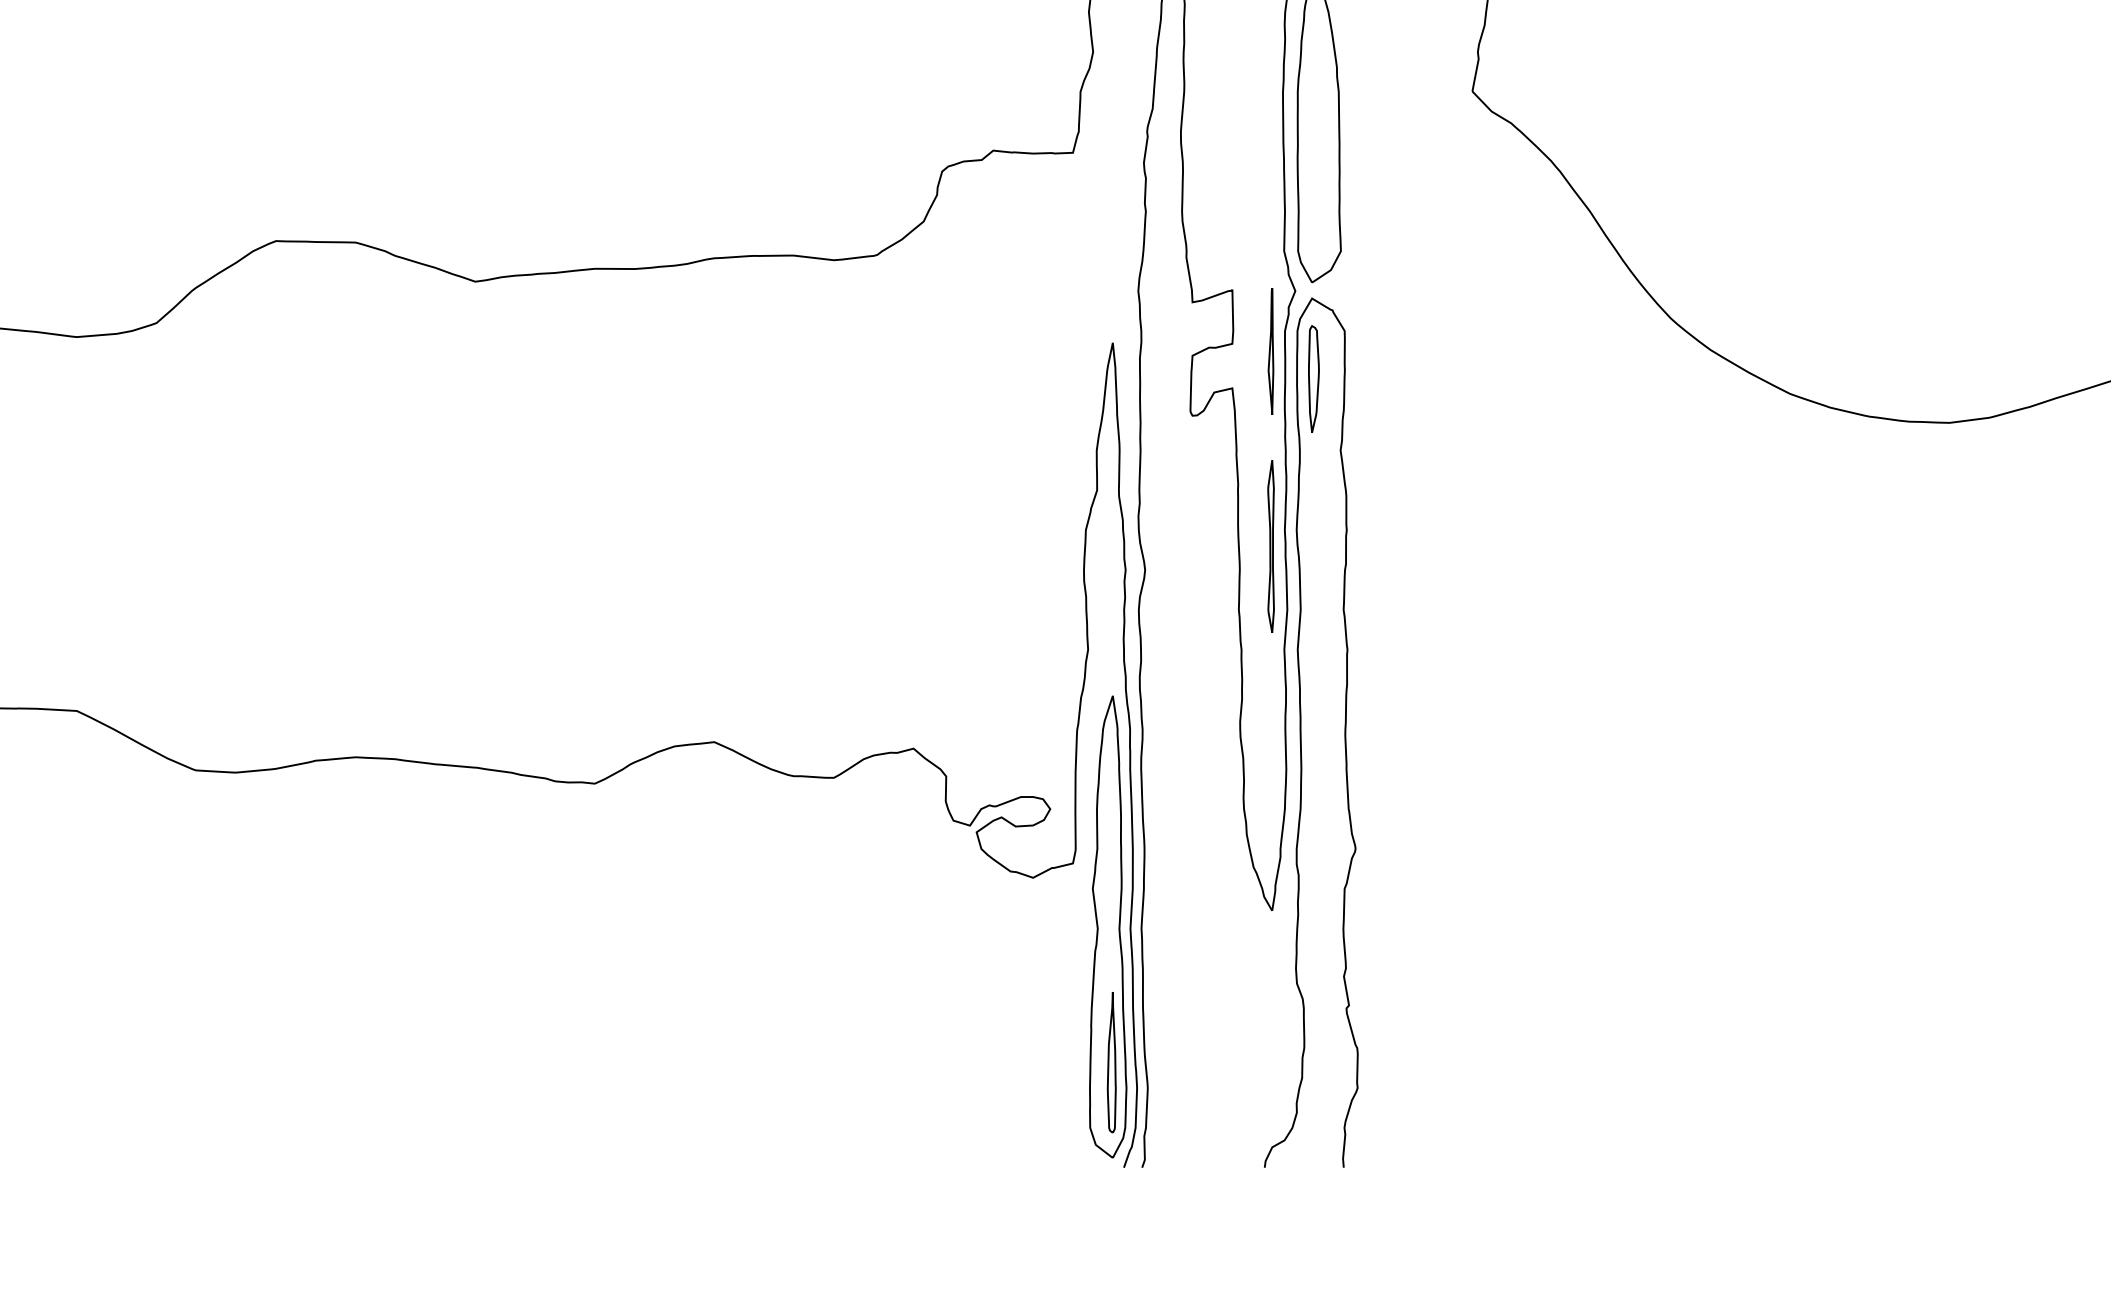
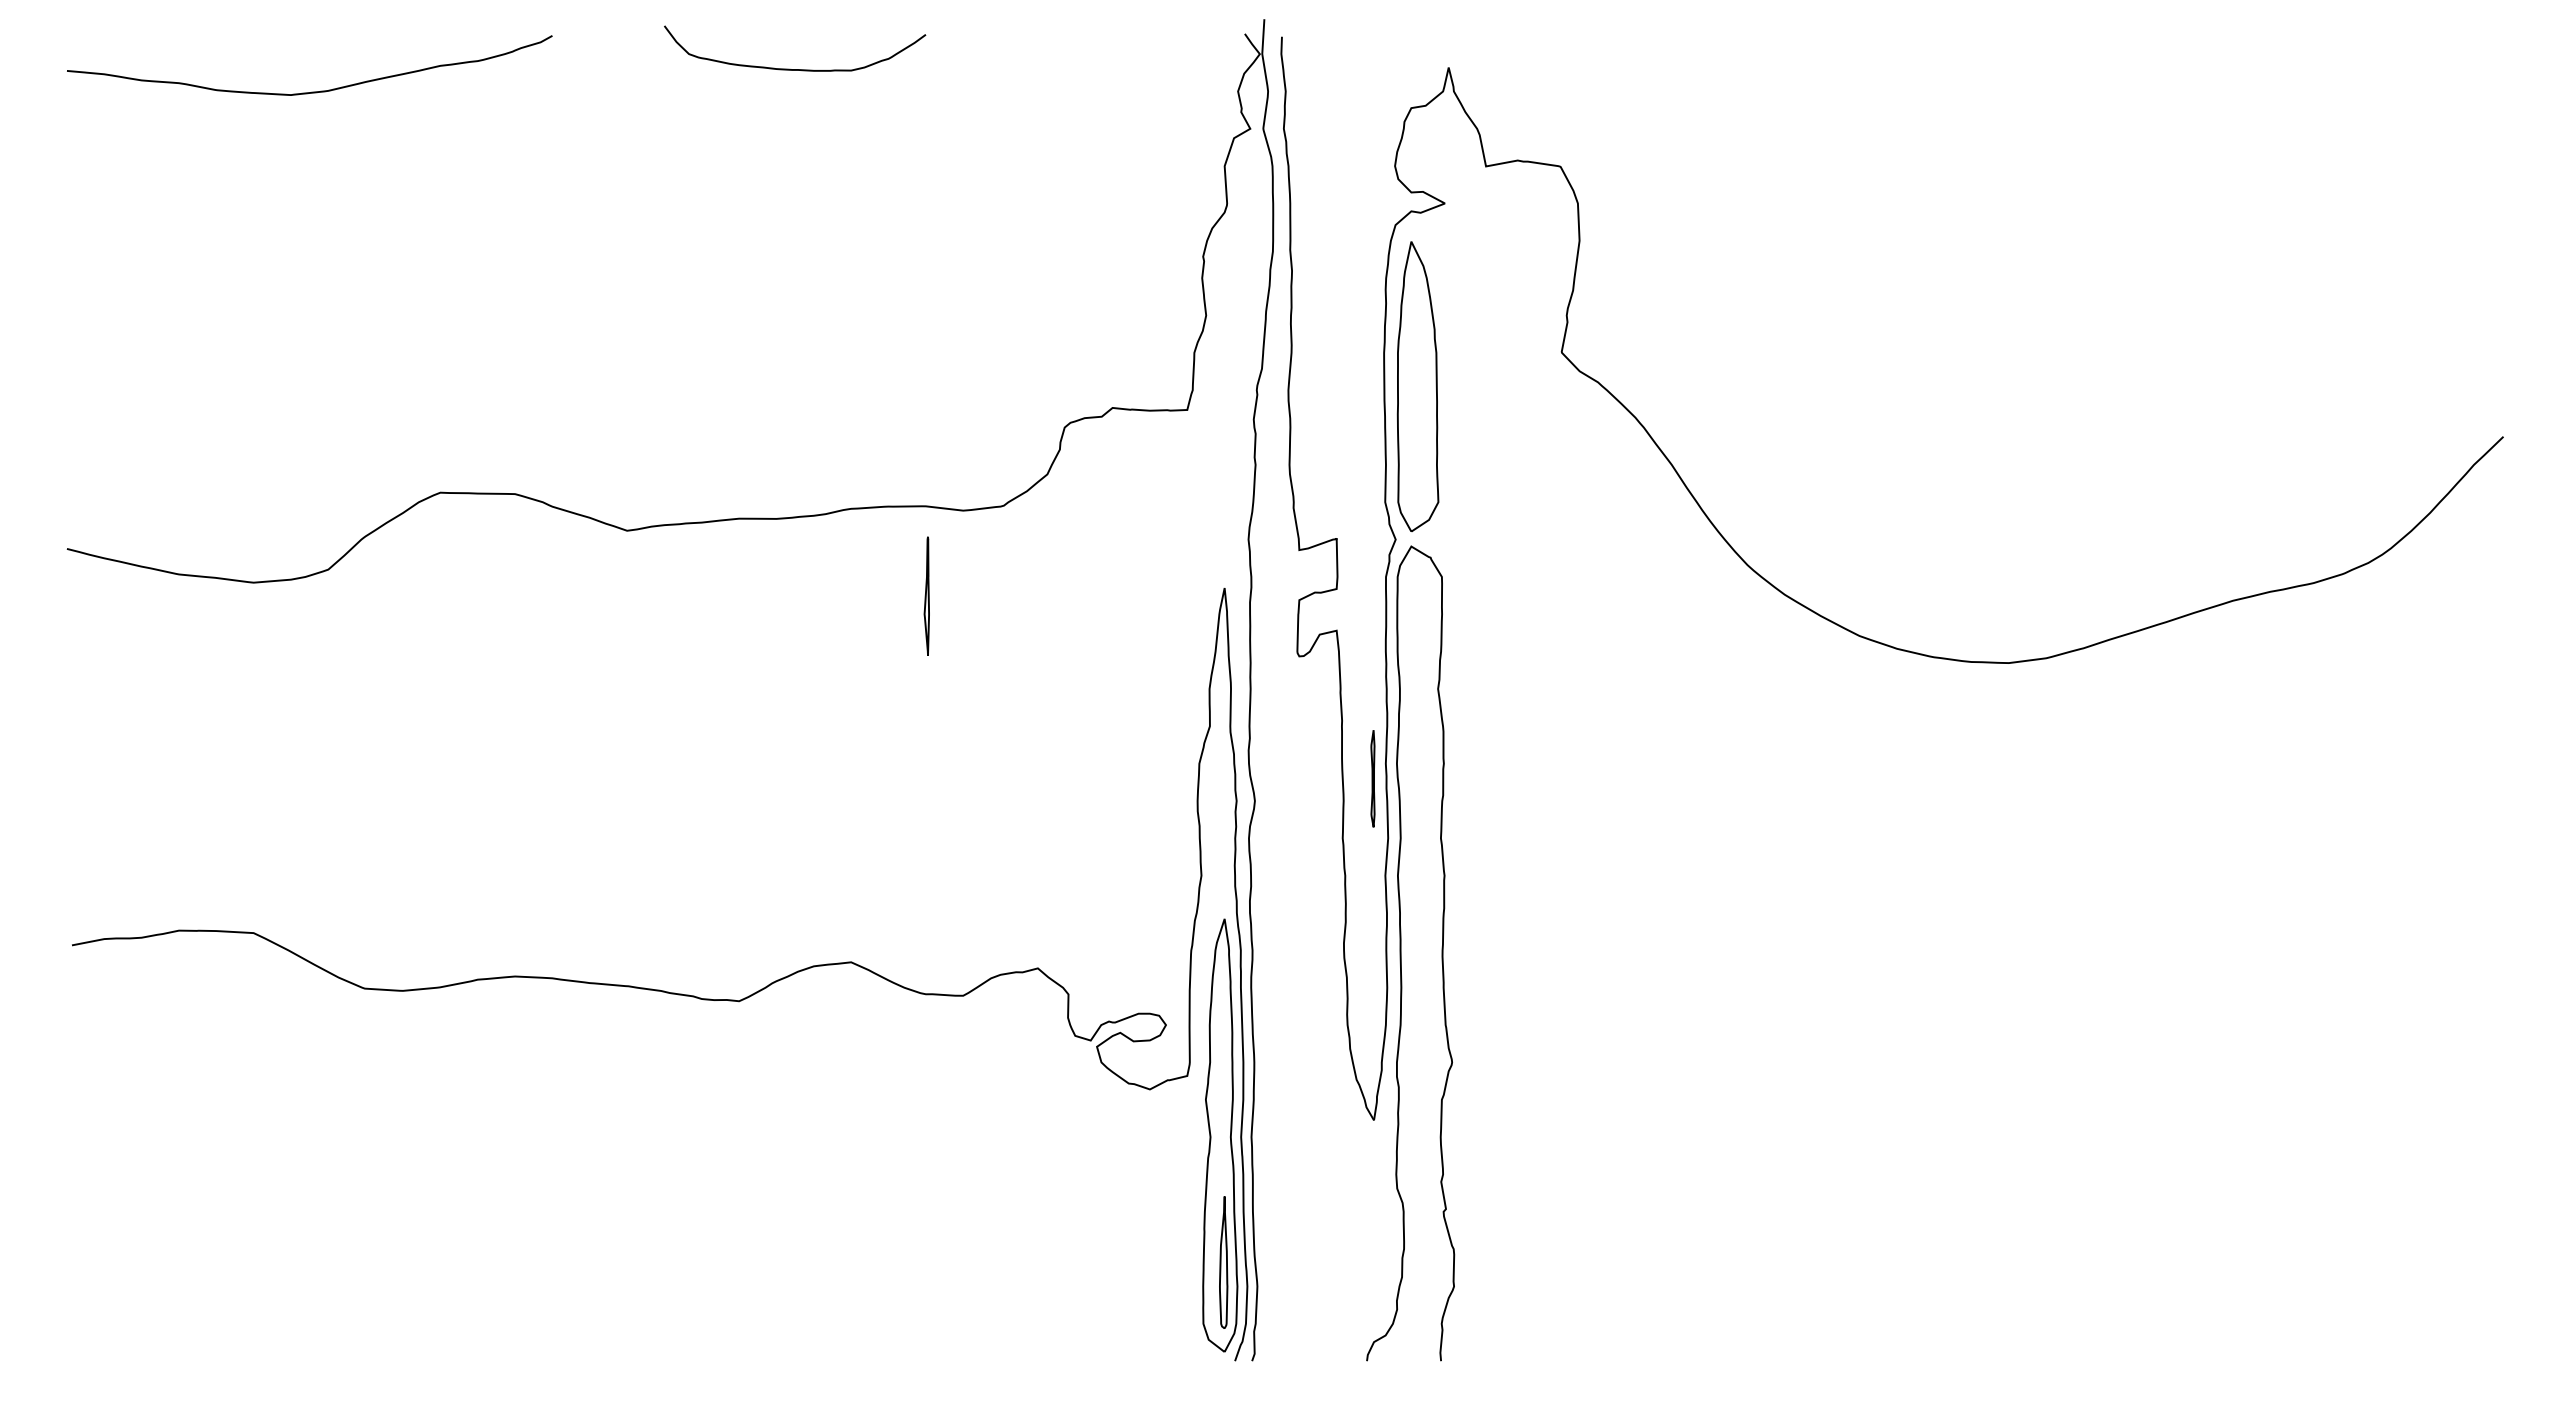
part: (1270, 350) -> (926, 595), moved
part: (1313, 378) -> (1412, 621), removed
part: (1270, 546) -> (1372, 778), size x0.6

